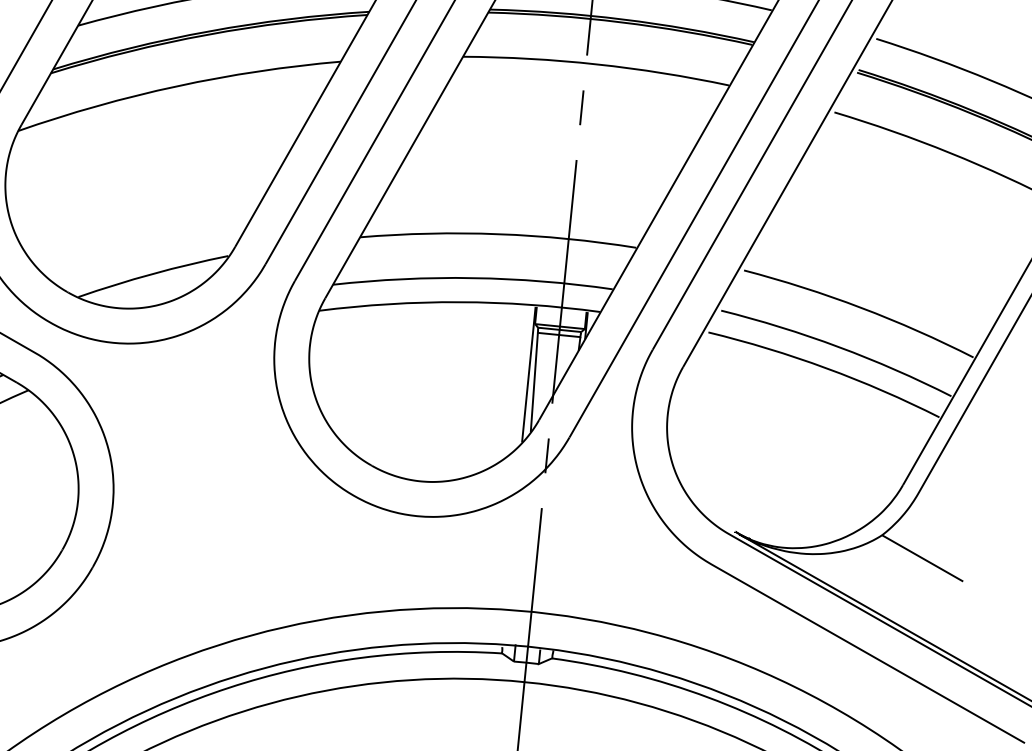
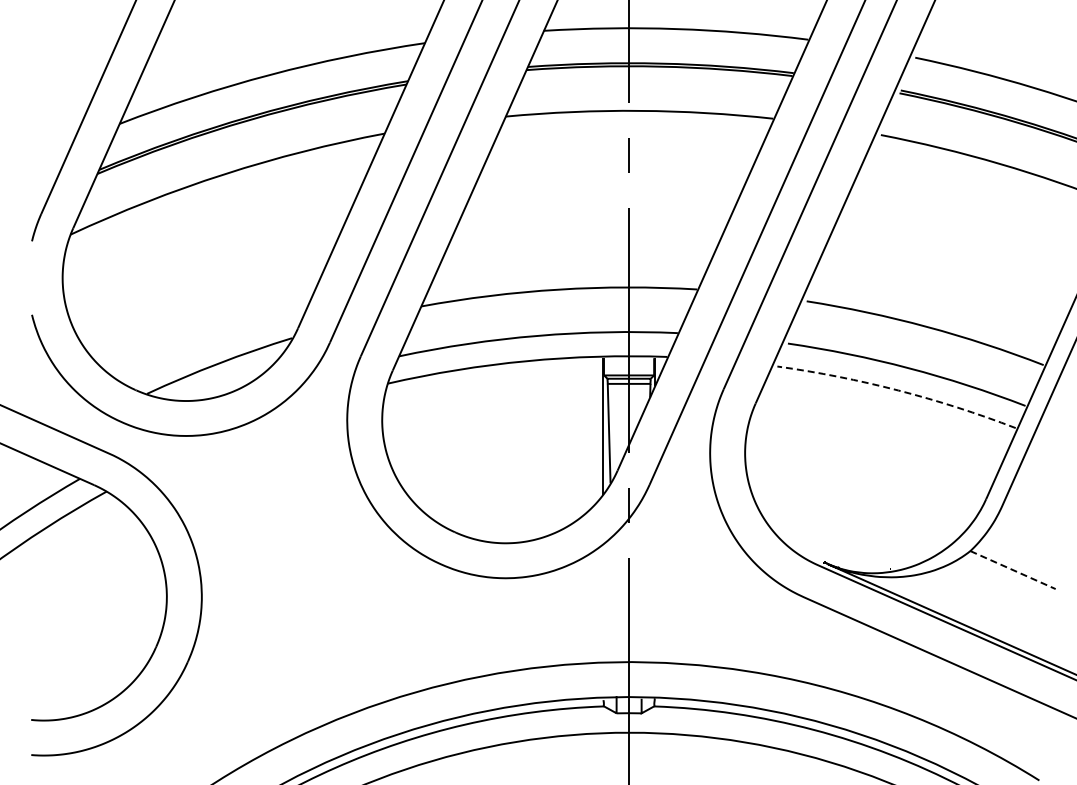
arc: (826, 368) -> (898, 390), solid -> dashed
line: (923, 558) -> (1013, 570), solid -> dashed

